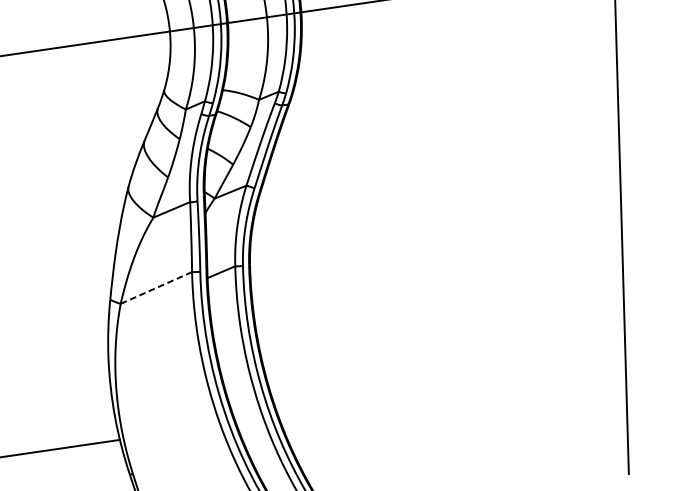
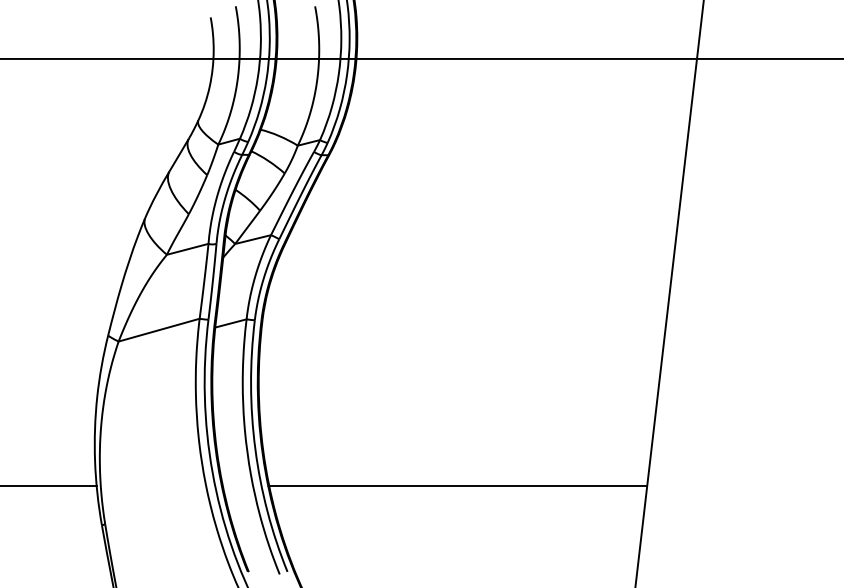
line: (155, 288) -> (158, 330), dashed -> solid
line: (452, 391) -> (458, 486), added

